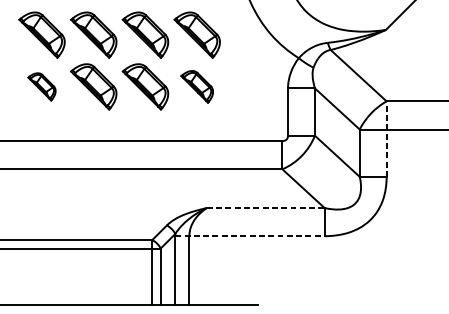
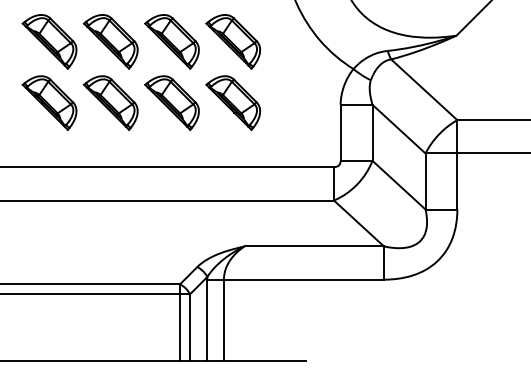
part: (41, 86) -> (49, 102), size x1.67
part: (196, 86) -> (232, 102), size x1.43
line: (386, 138) -> (457, 164), dashed -> solid
line: (265, 208) -> (314, 246), dashed -> solid
line: (250, 236) -> (296, 279), dashed -> solid

